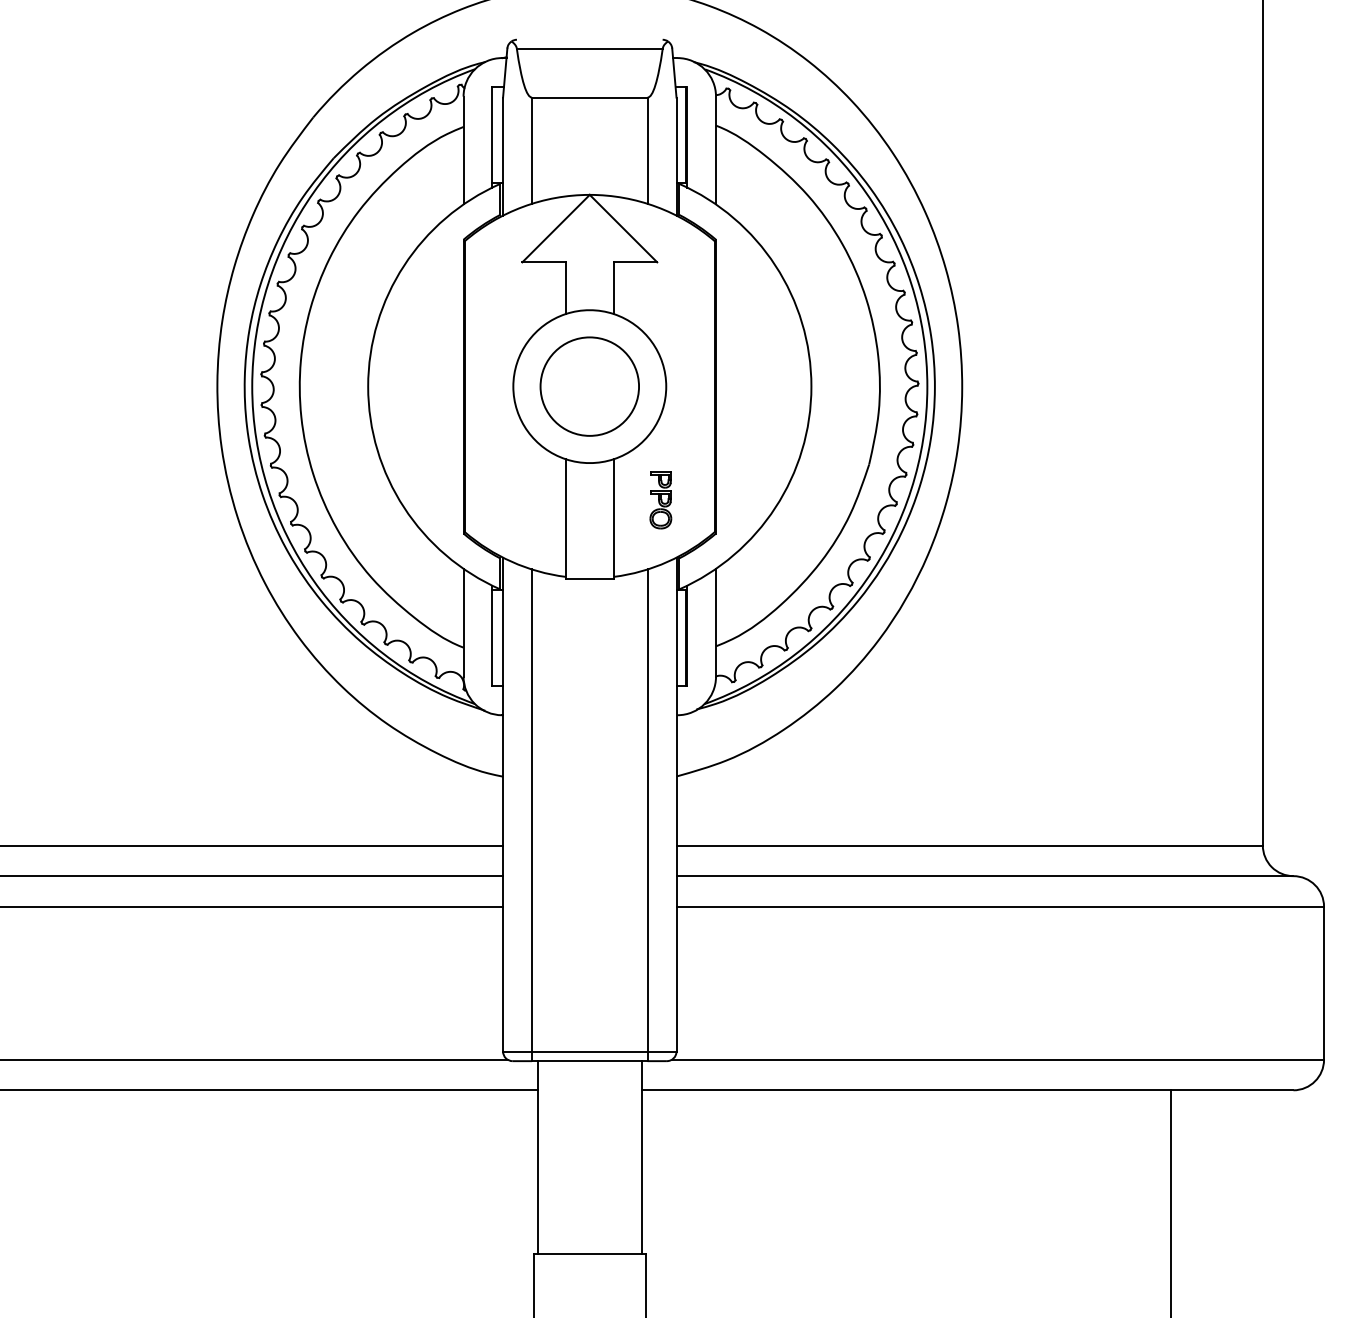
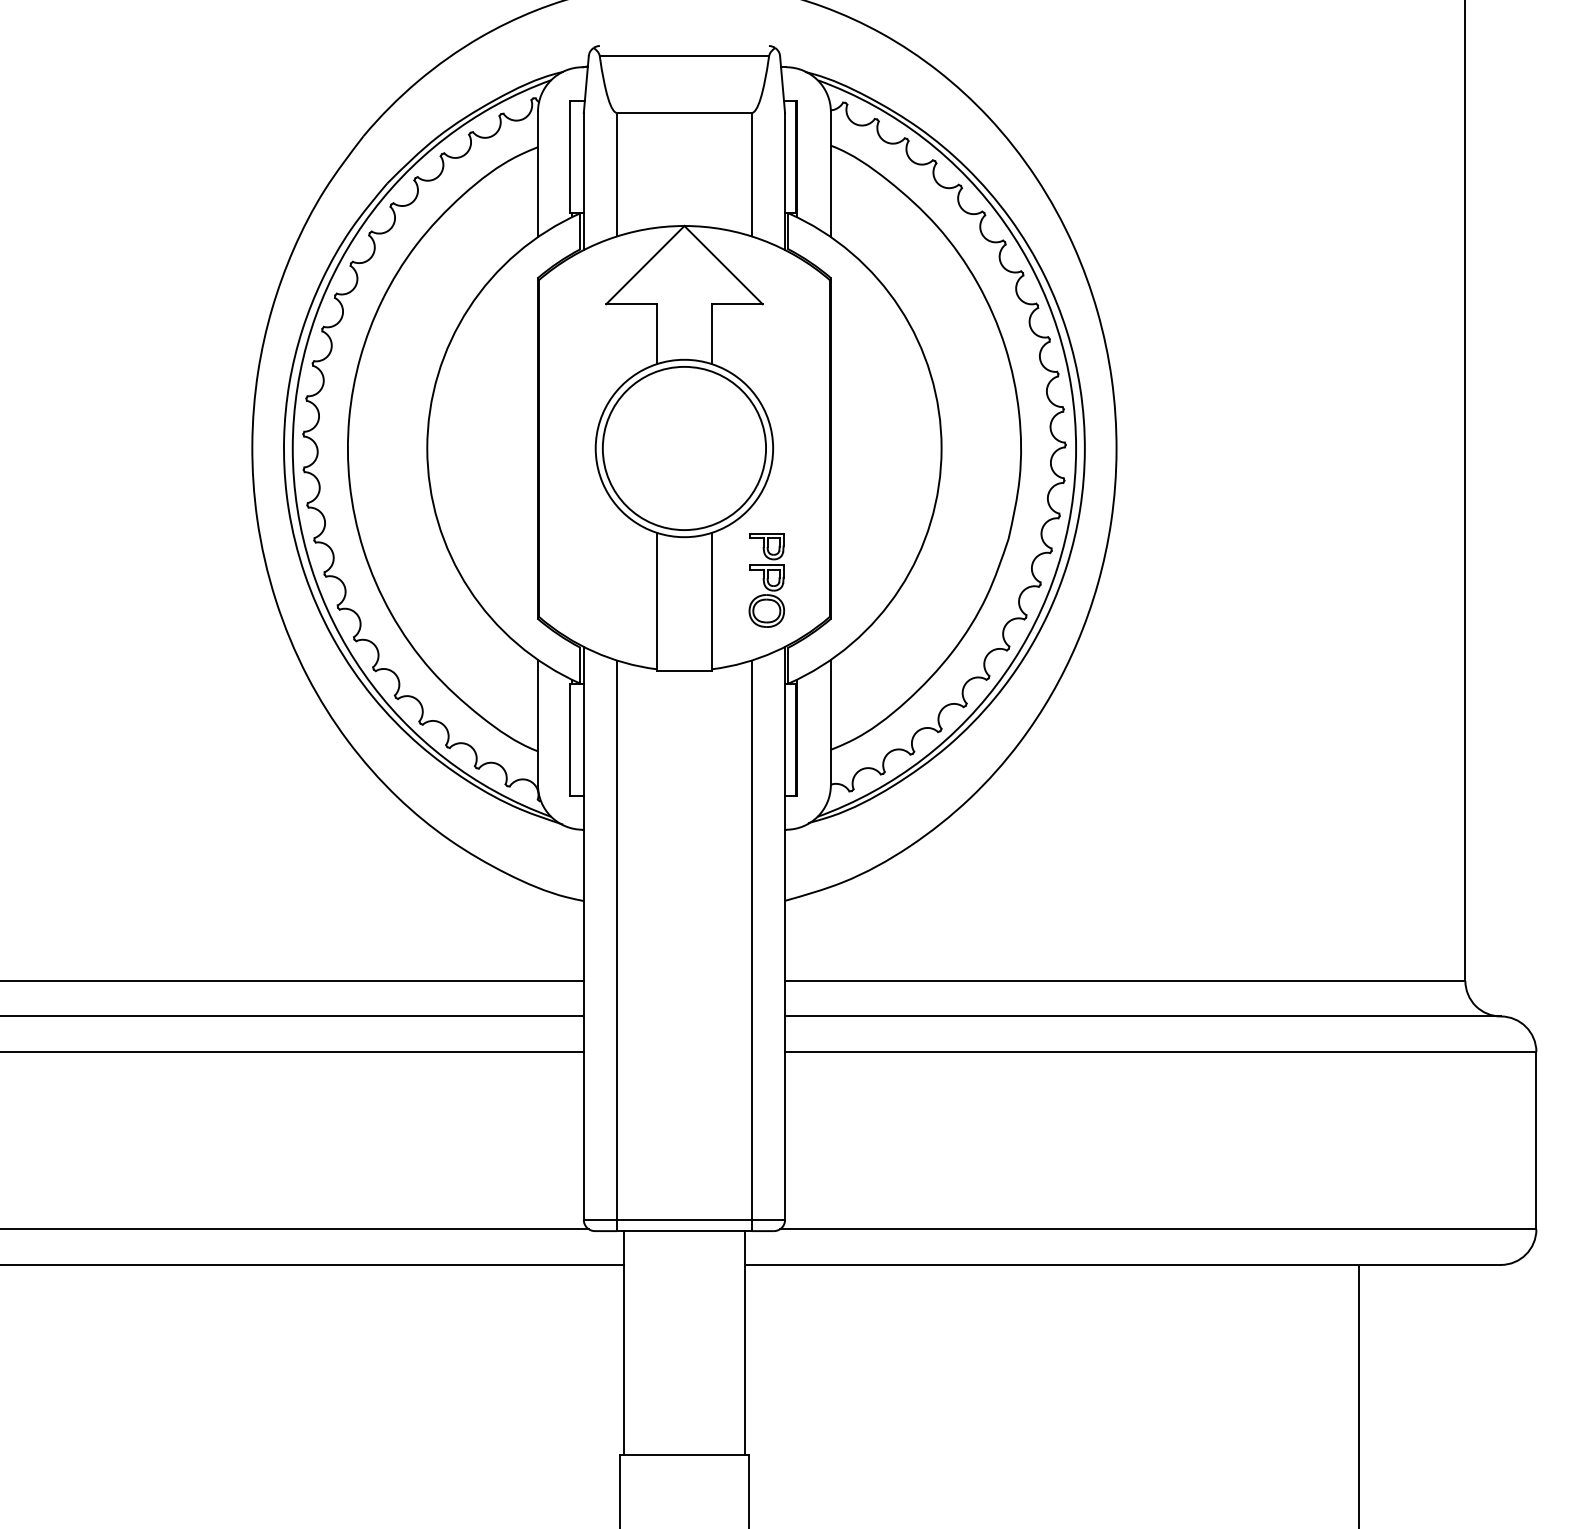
circle: (589, 386) -> (684, 448), size x1.43
part: (660, 500) -> (766, 580), size x1.43

